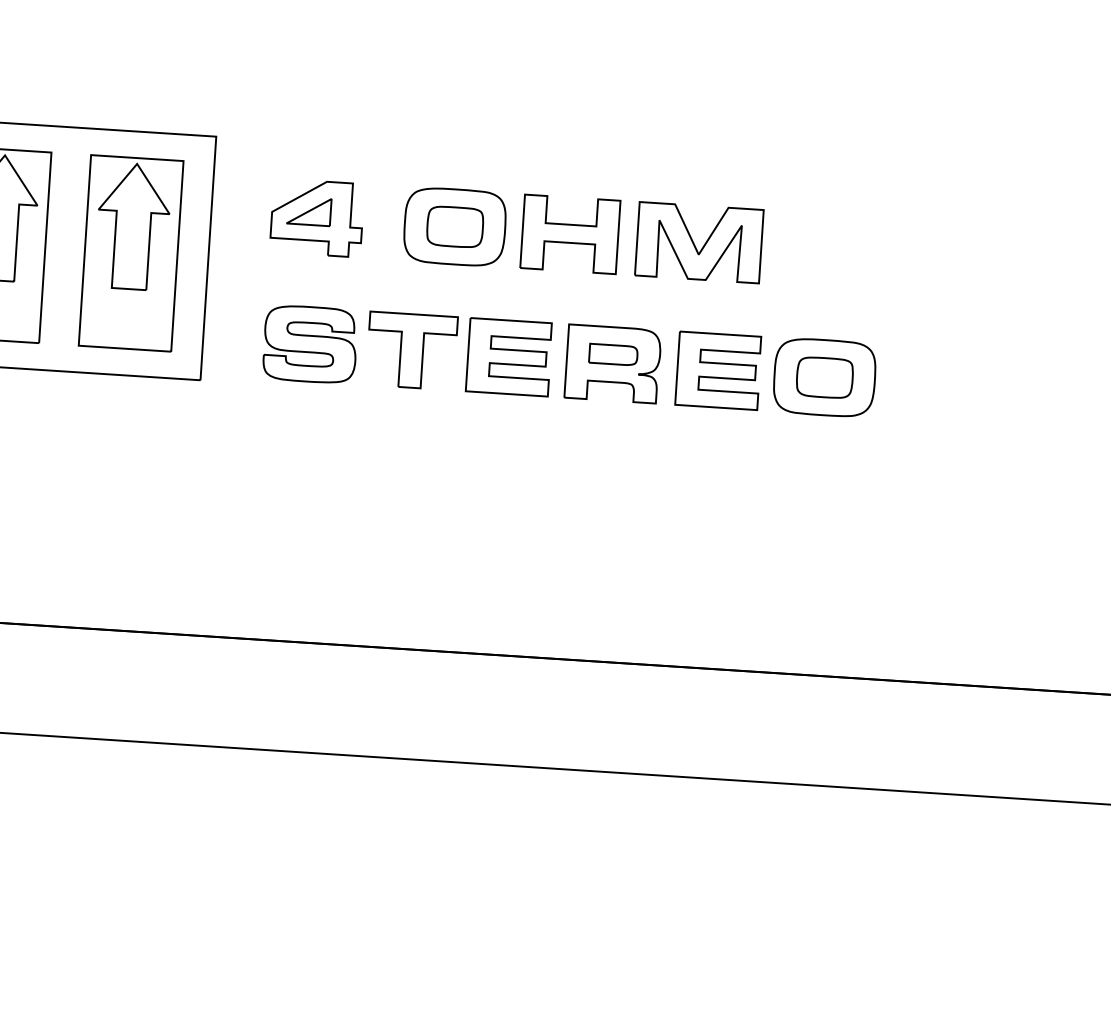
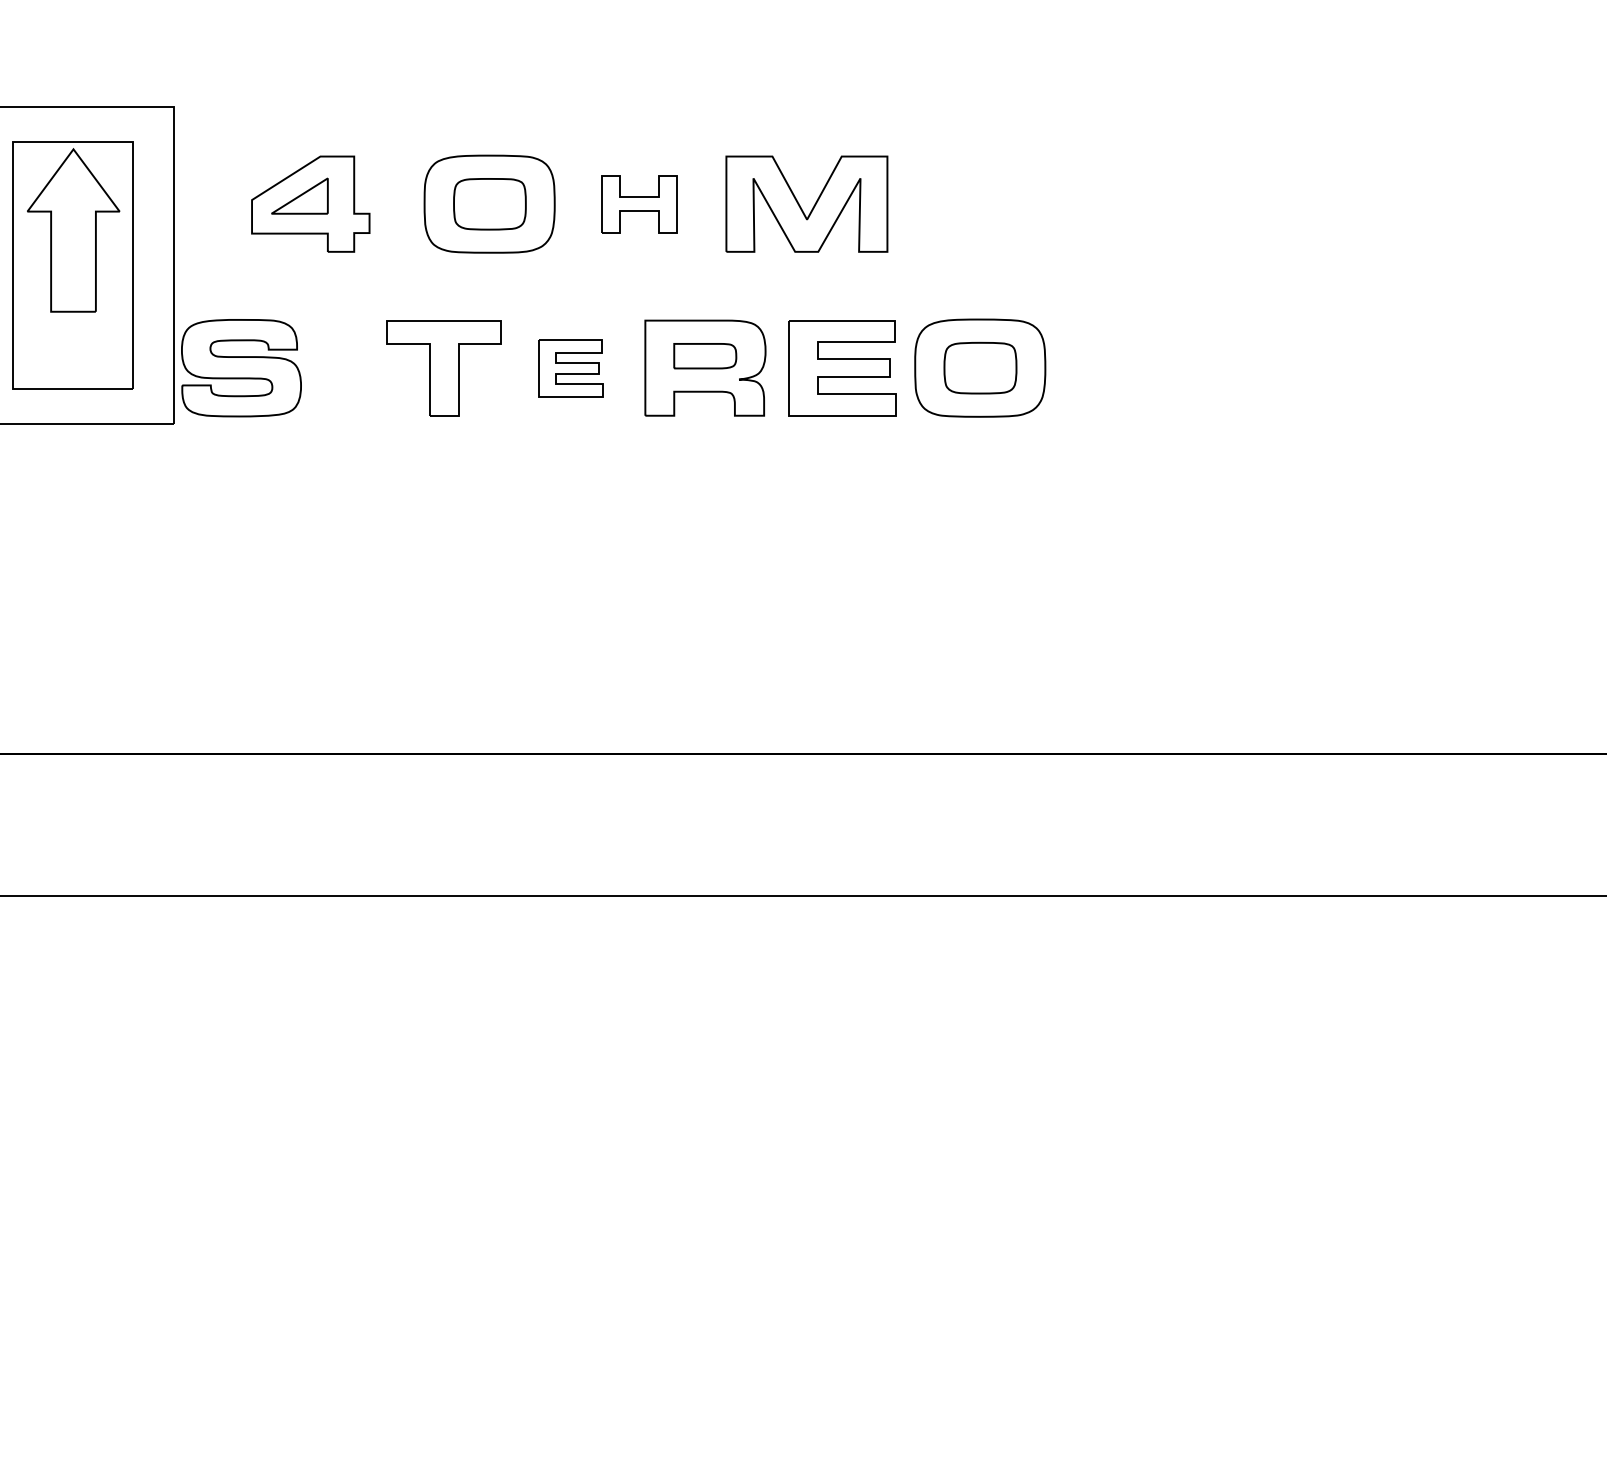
part: (570, 234) -> (639, 204), size x0.6
part: (310, 344) -> (241, 368), moved
part: (509, 357) -> (570, 368), size x0.6

